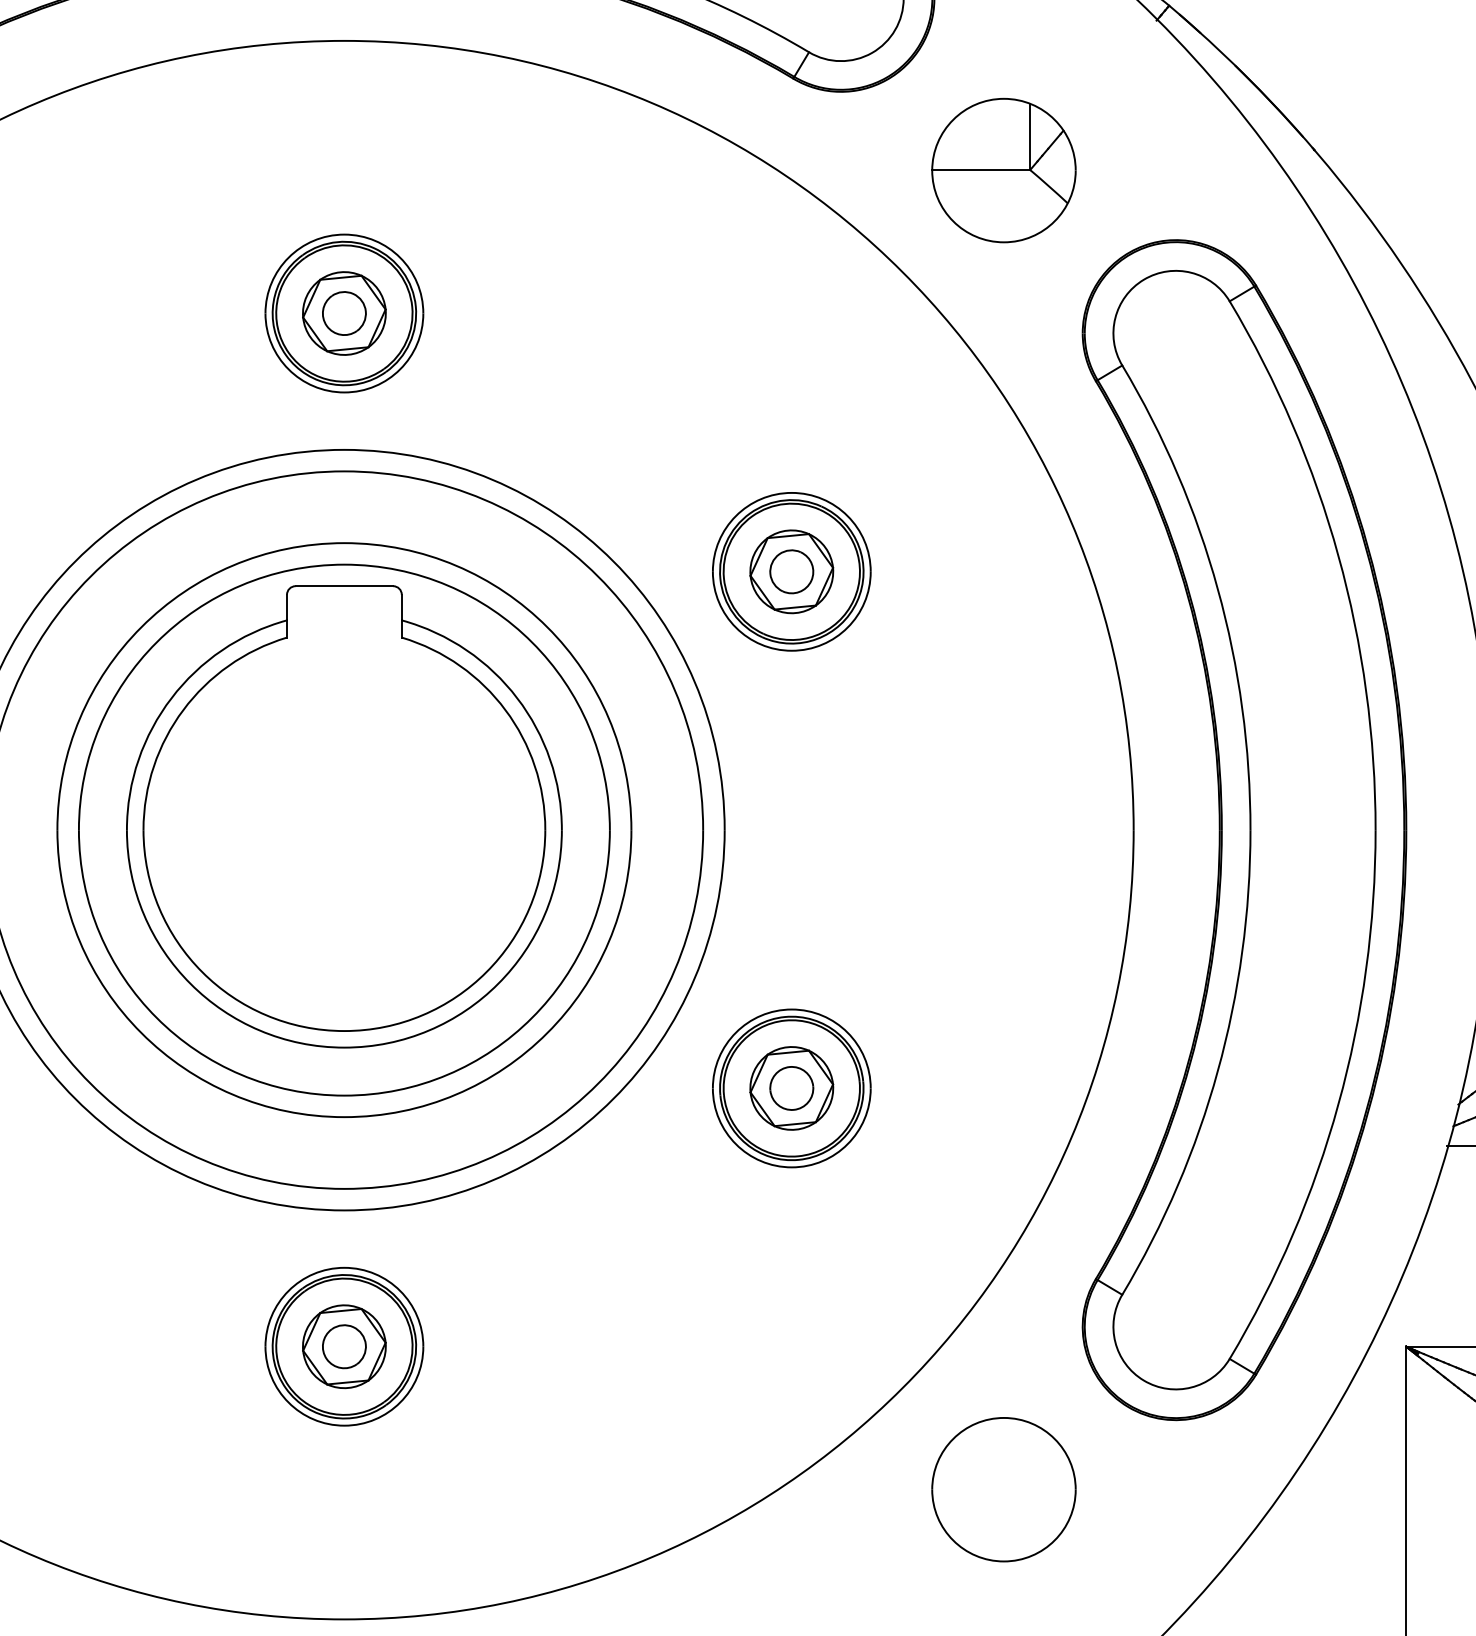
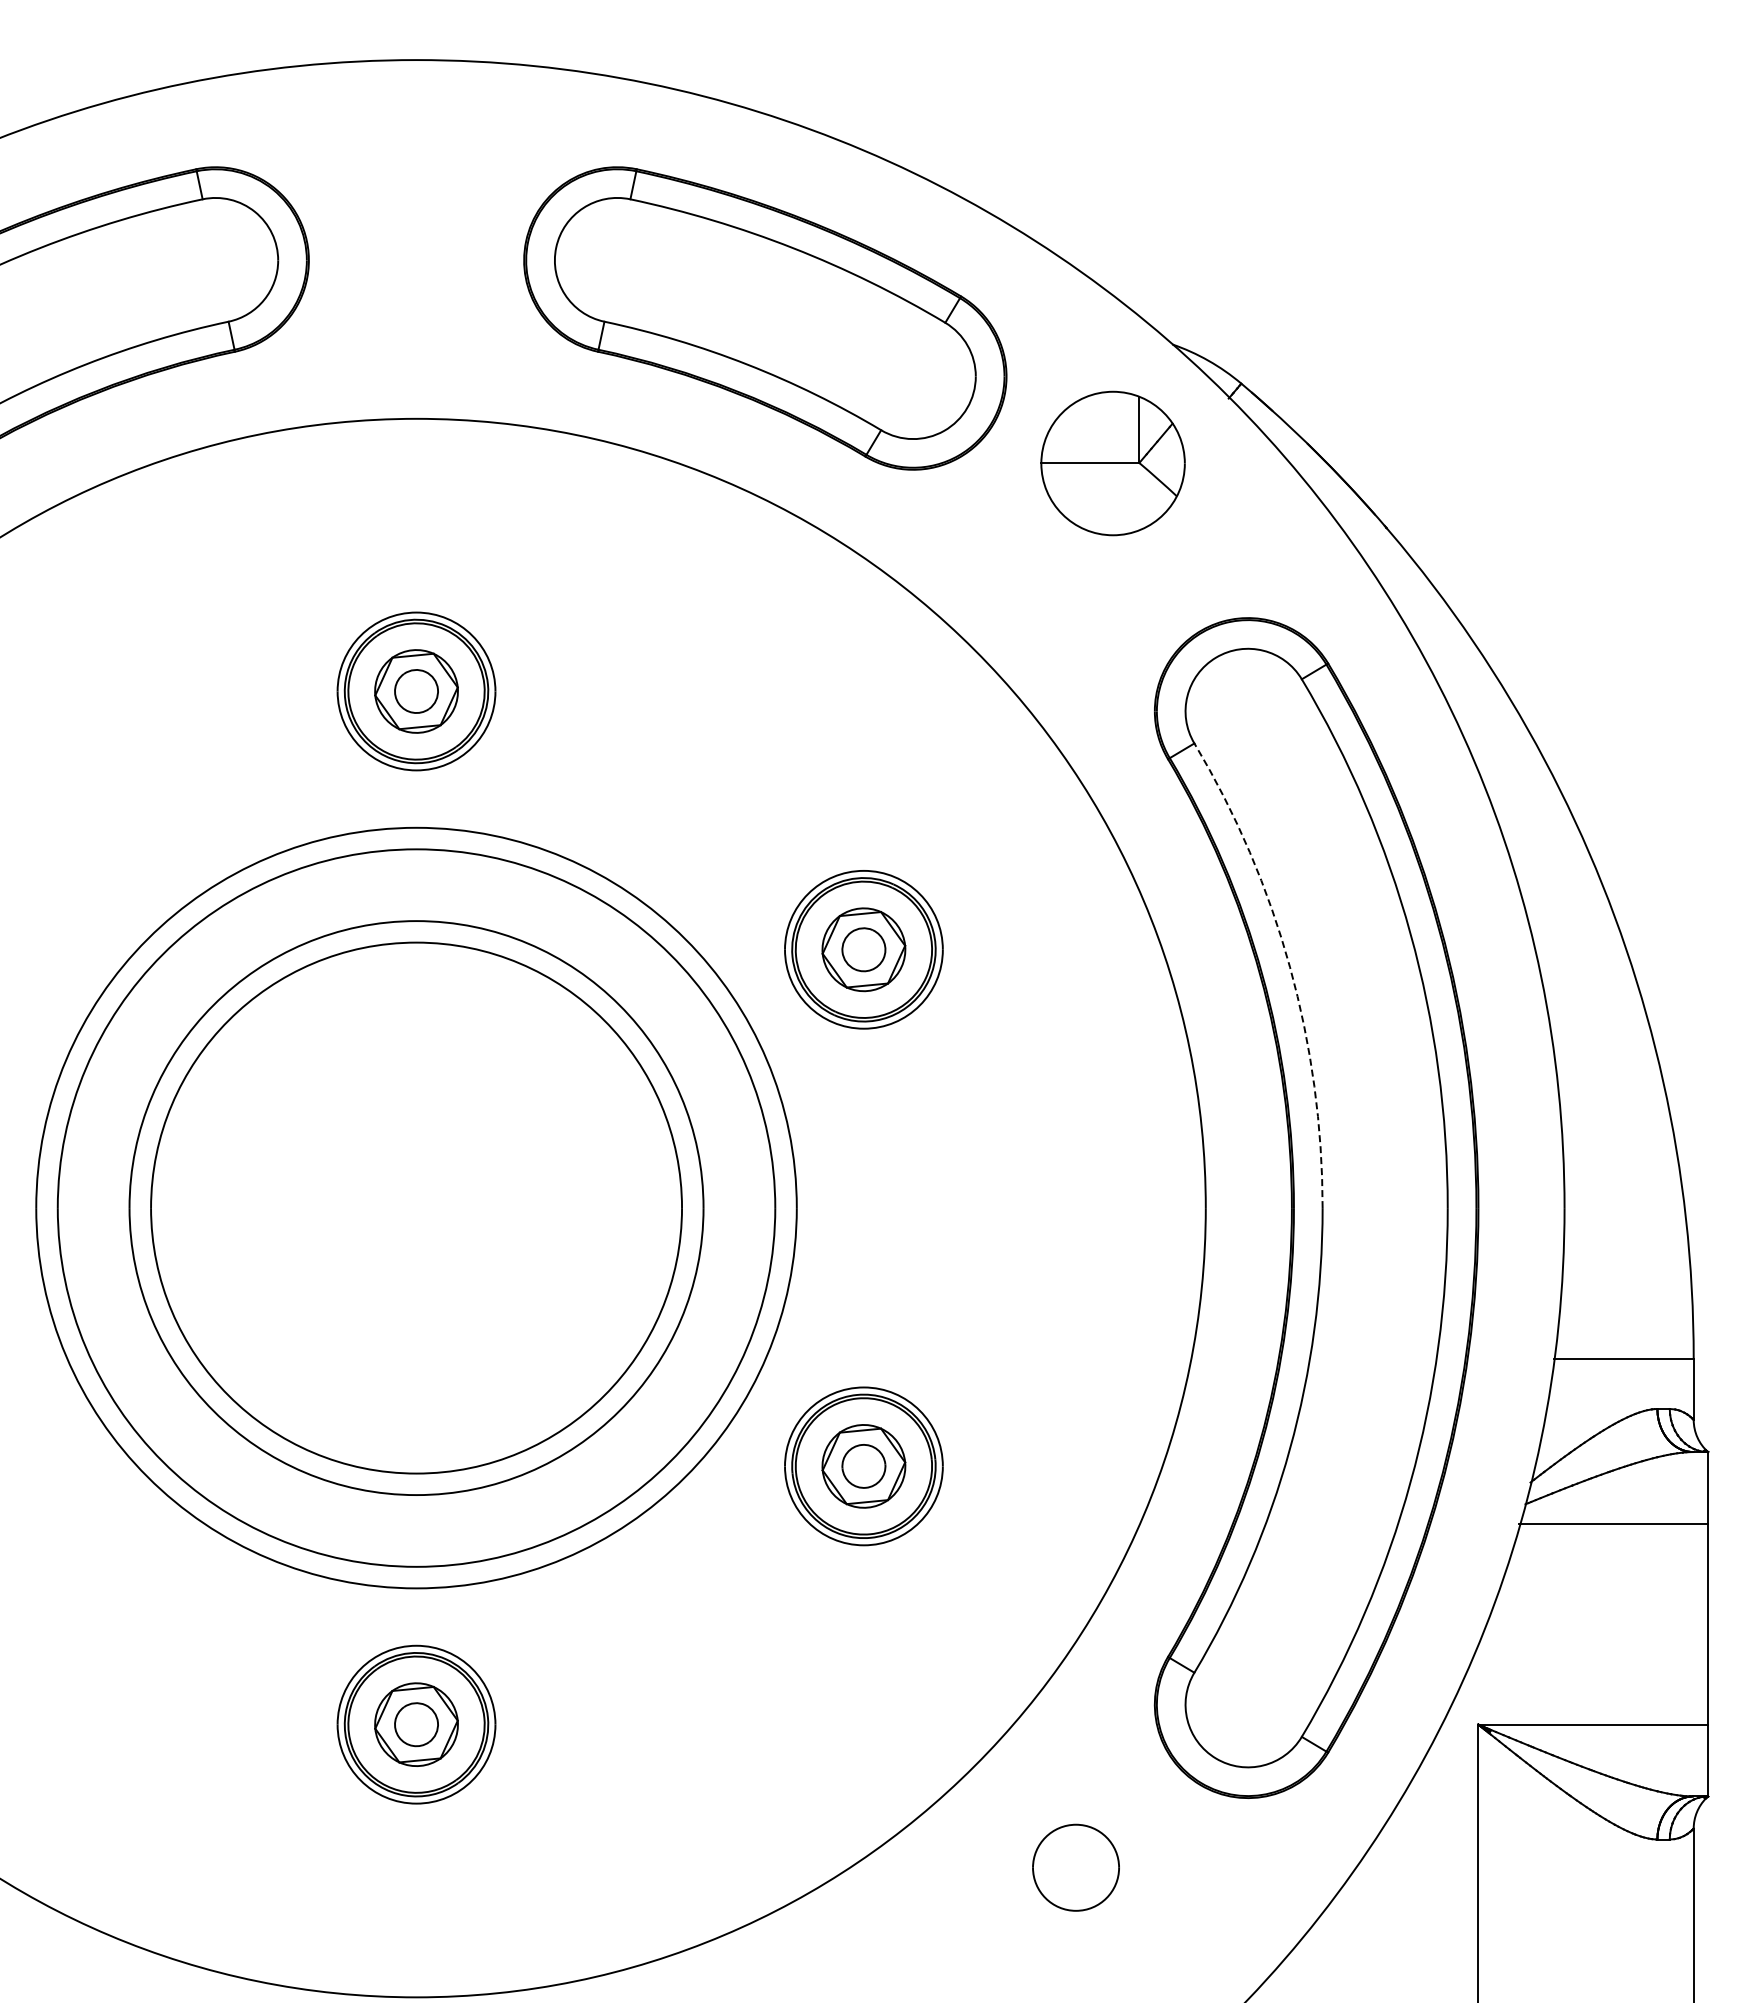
part: (1003, 170) -> (1112, 463), moved
arc: (1217, 589) -> (1289, 967), solid -> dashed
part: (344, 816) -> (416, 1194), removed
part: (1003, 1489) -> (1075, 1867), size x0.6

